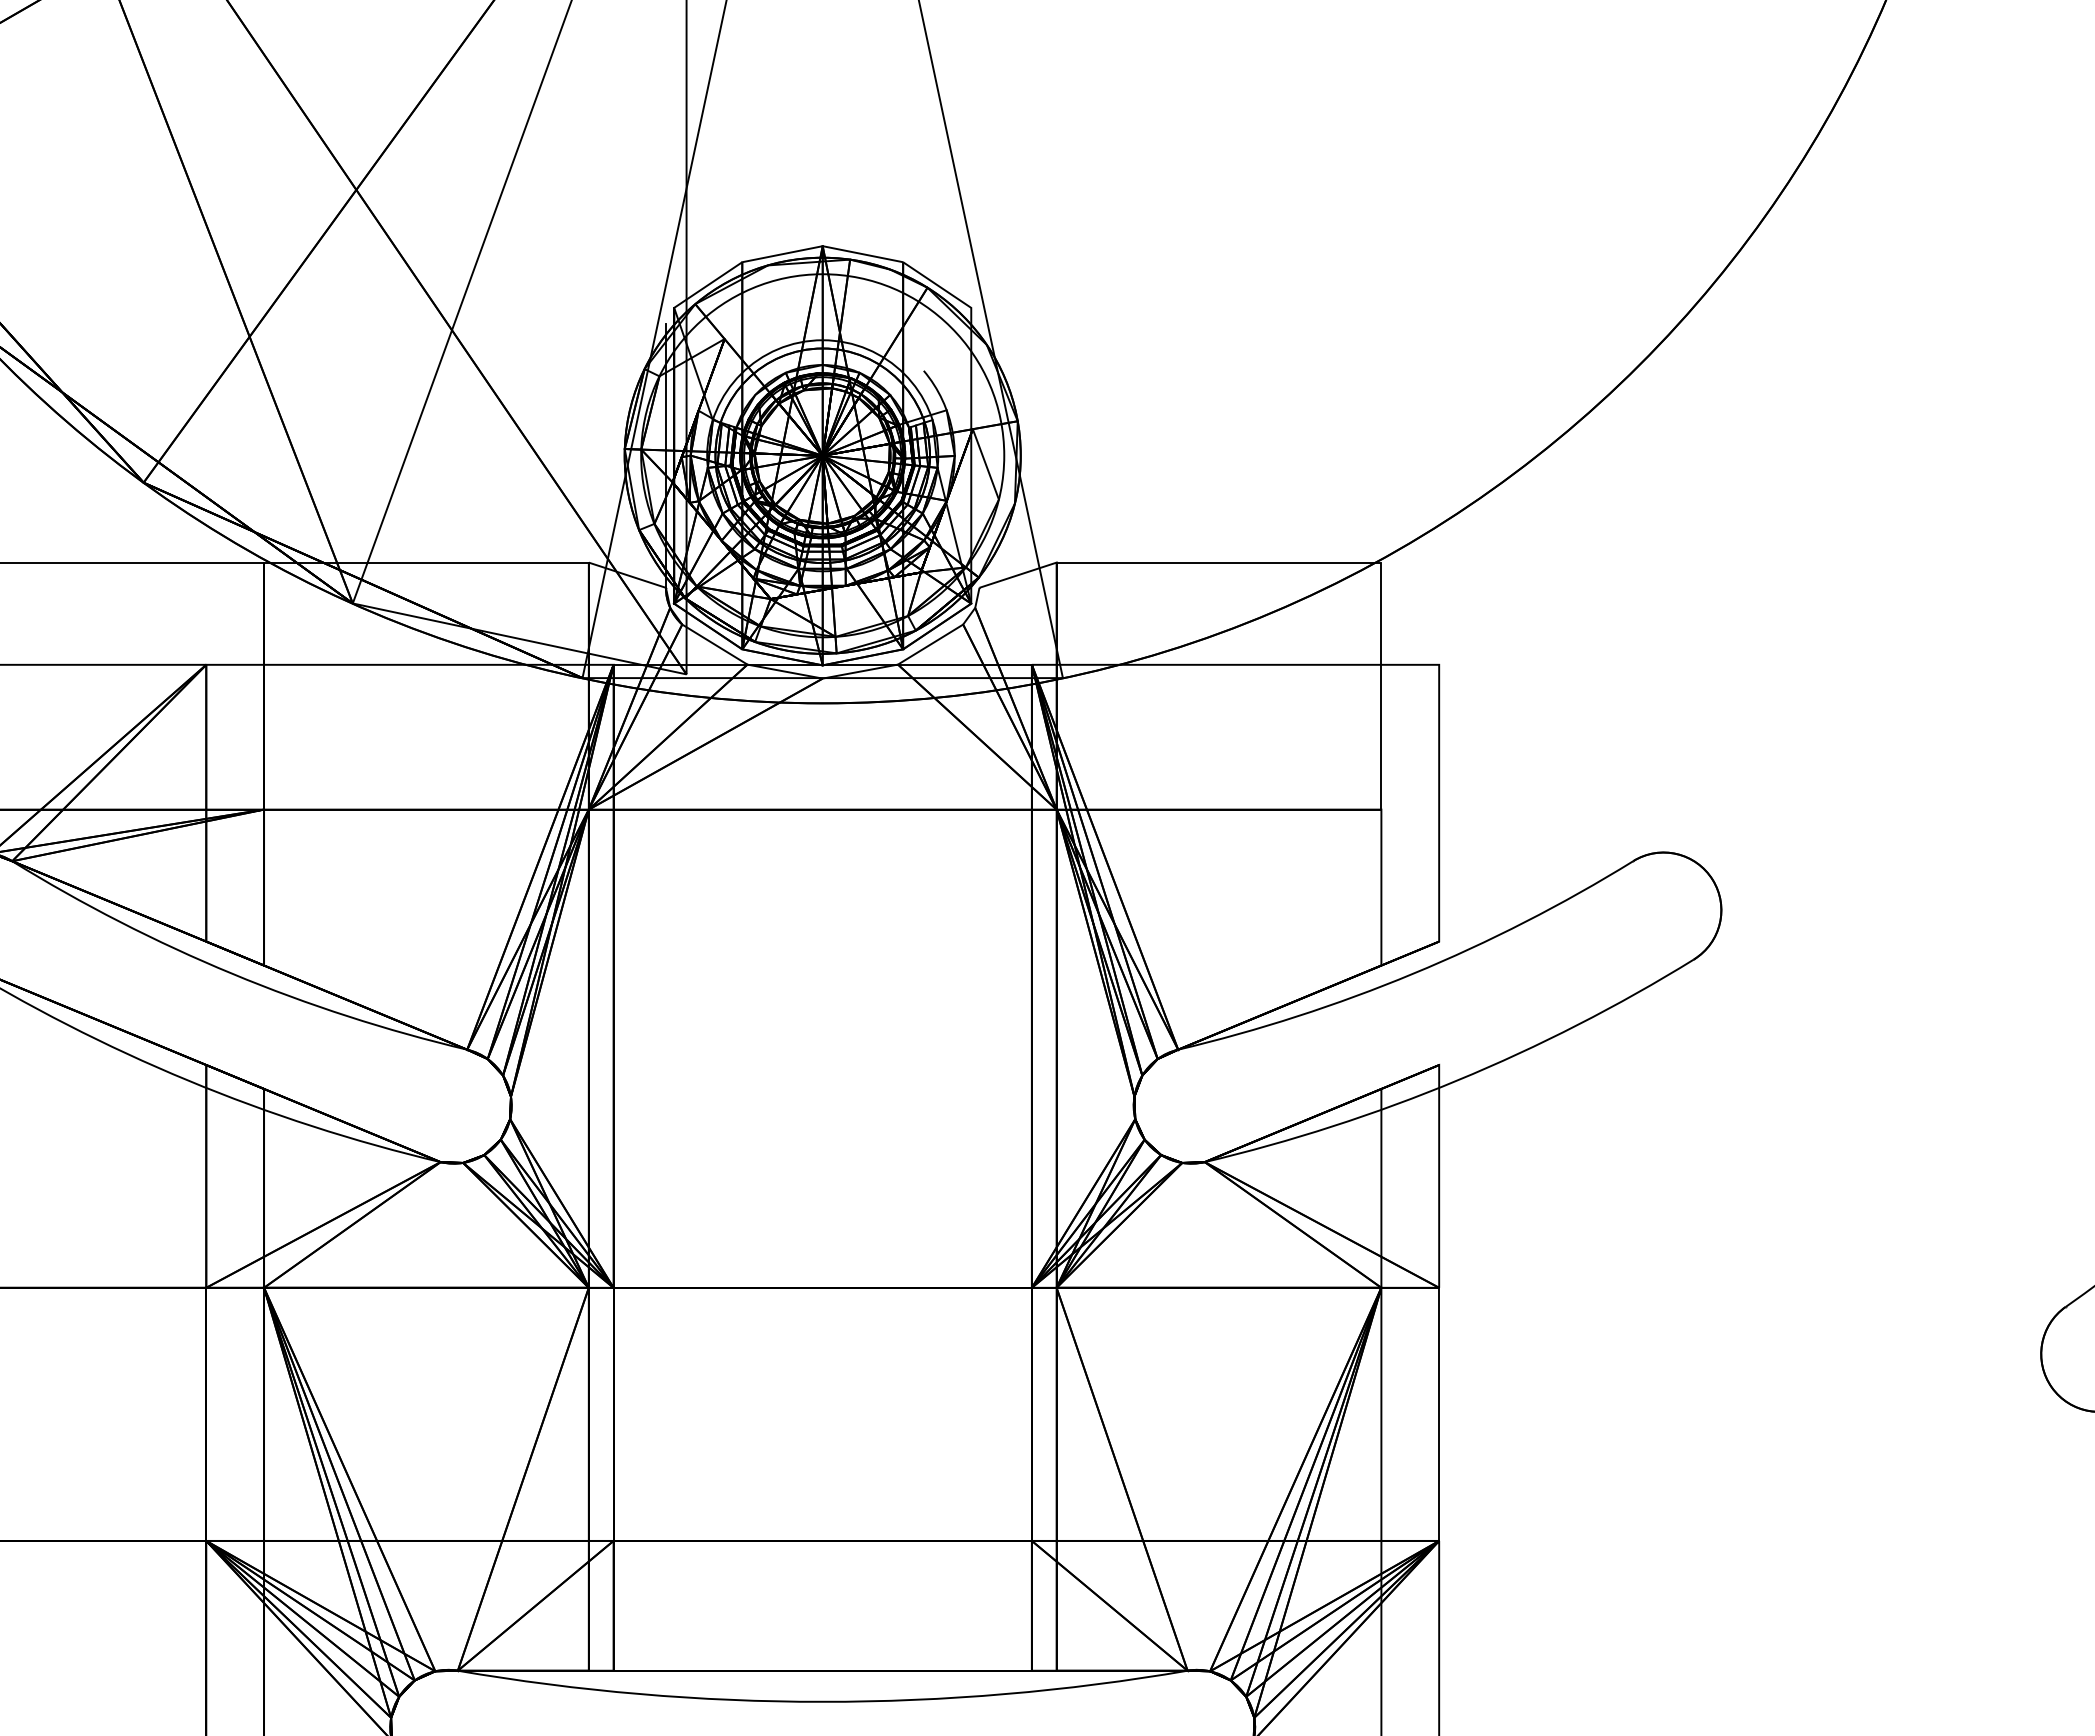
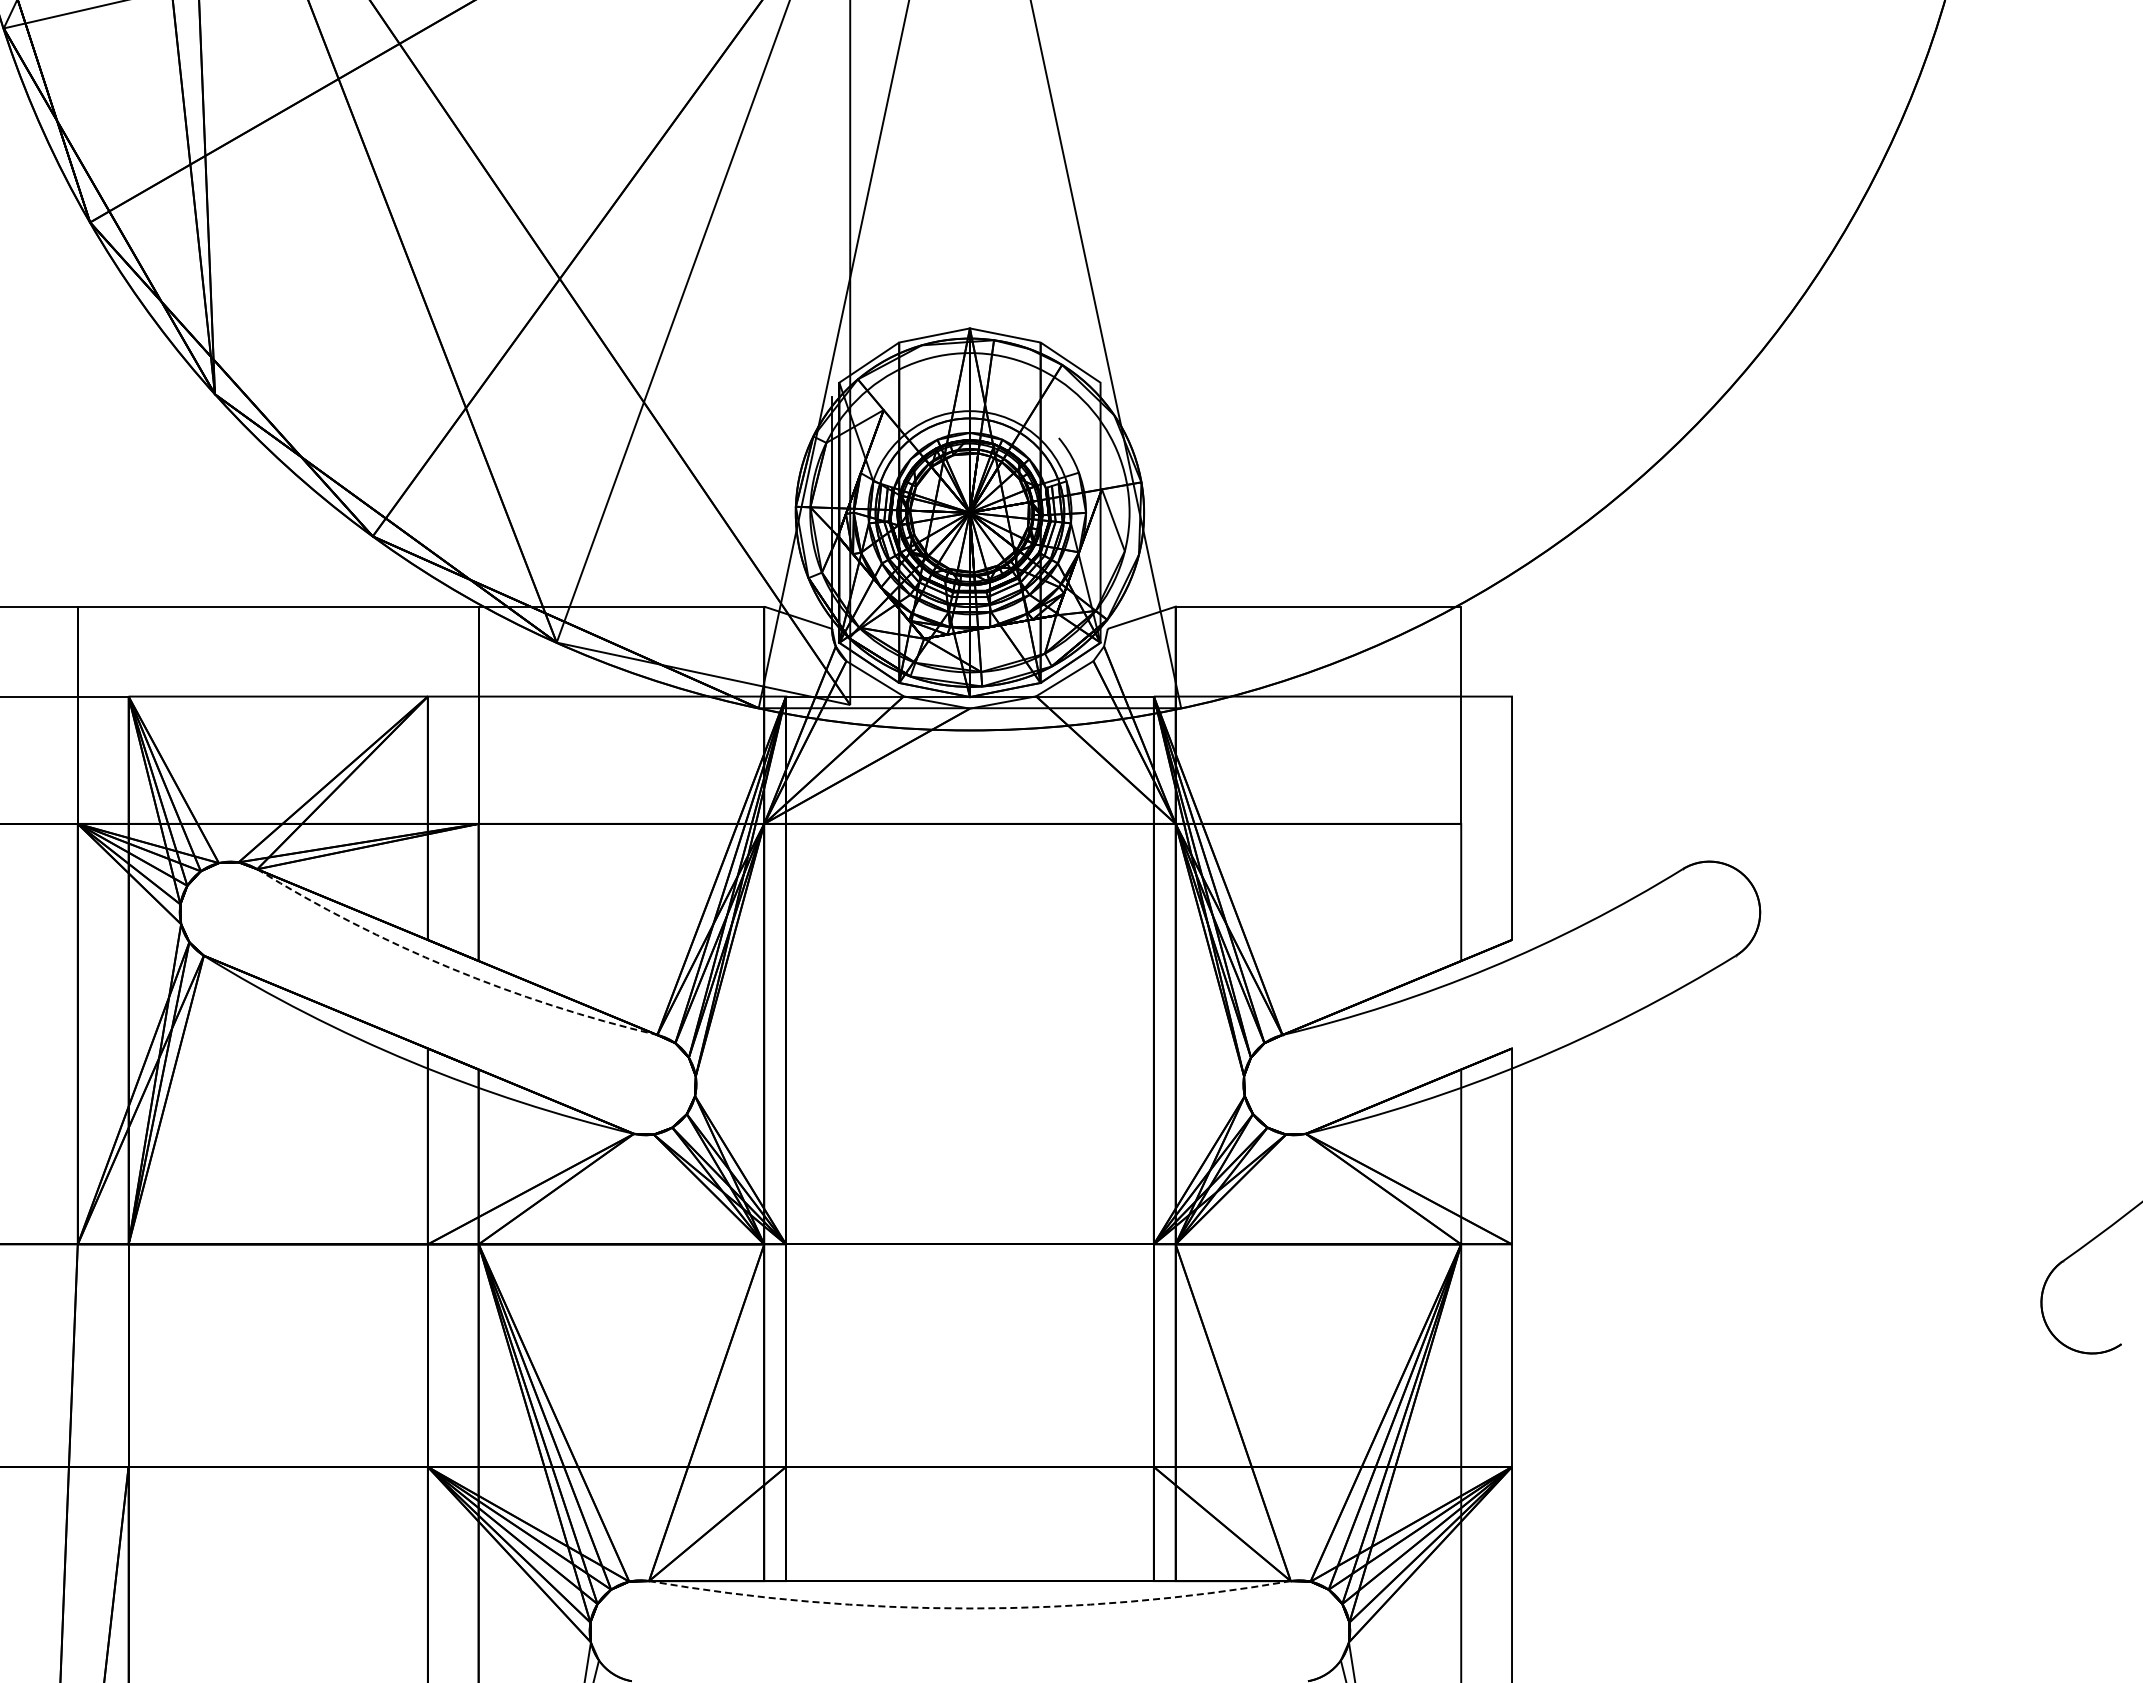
arc: (232, 974) -> (450, 968), solid -> dashed
arc: (822, 1701) -> (969, 1608), solid -> dashed

